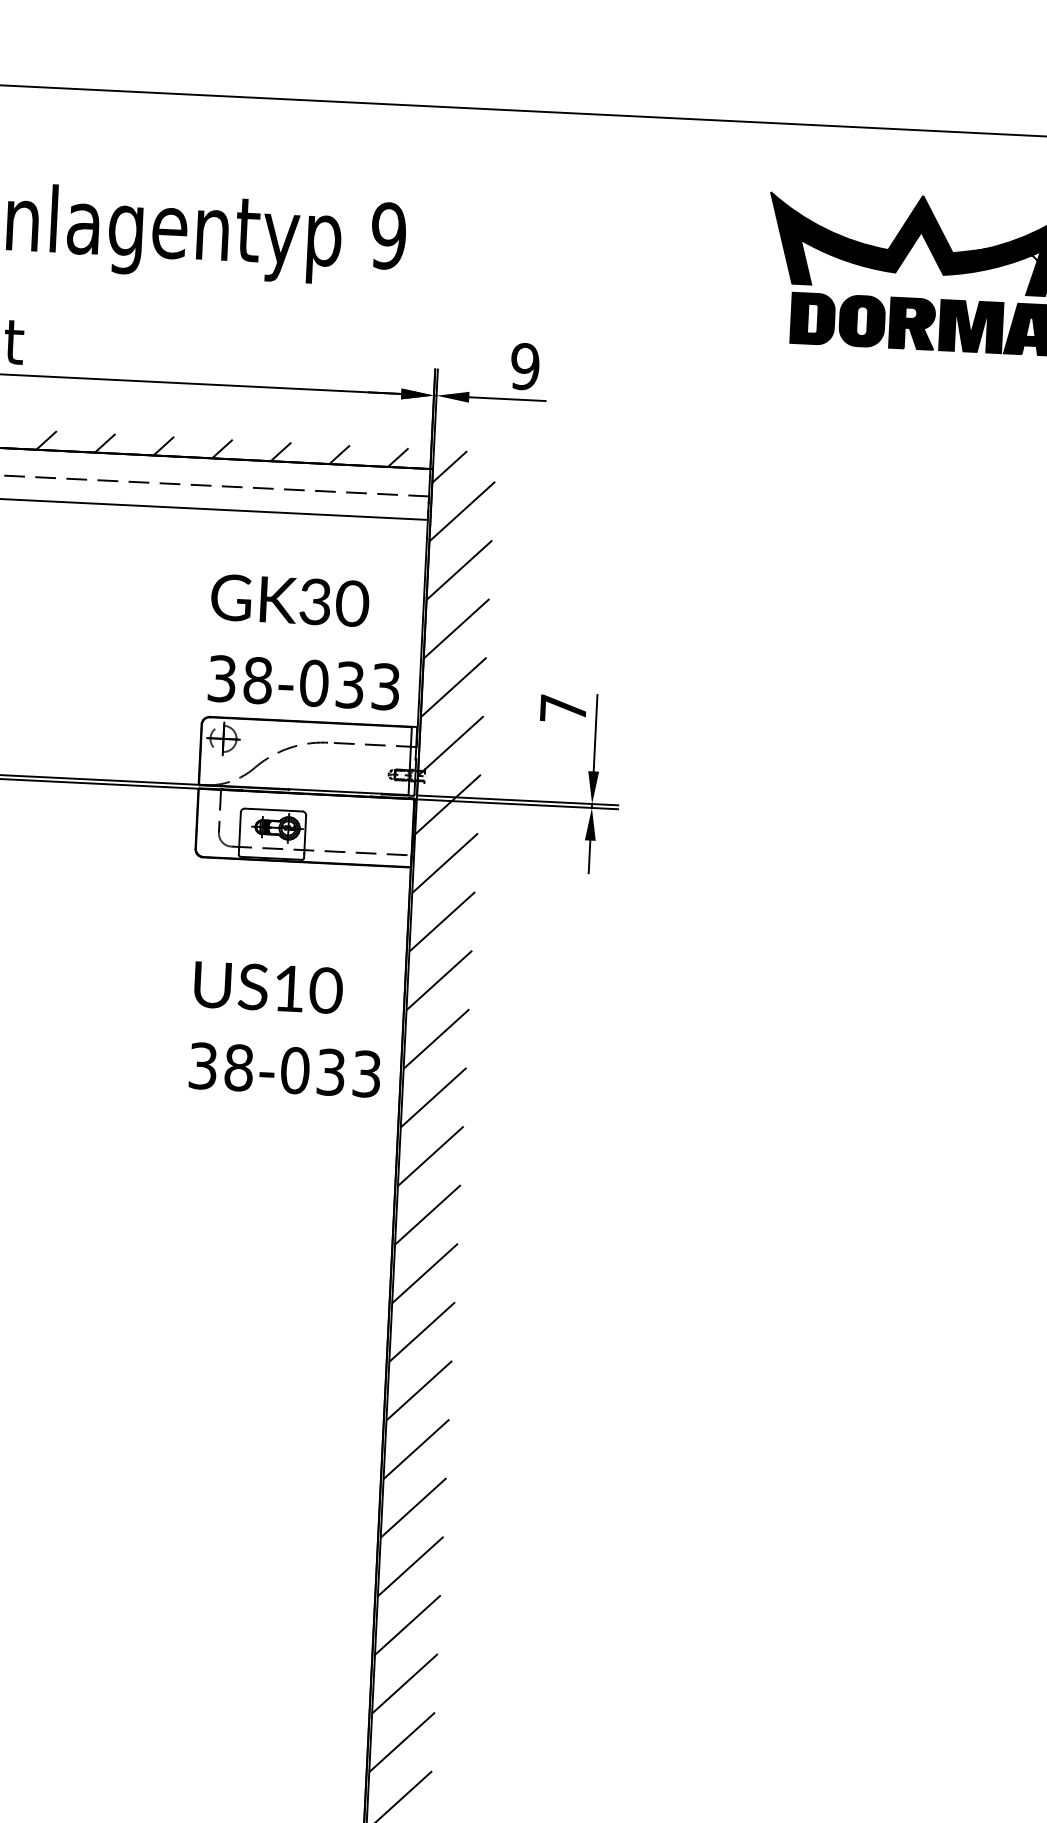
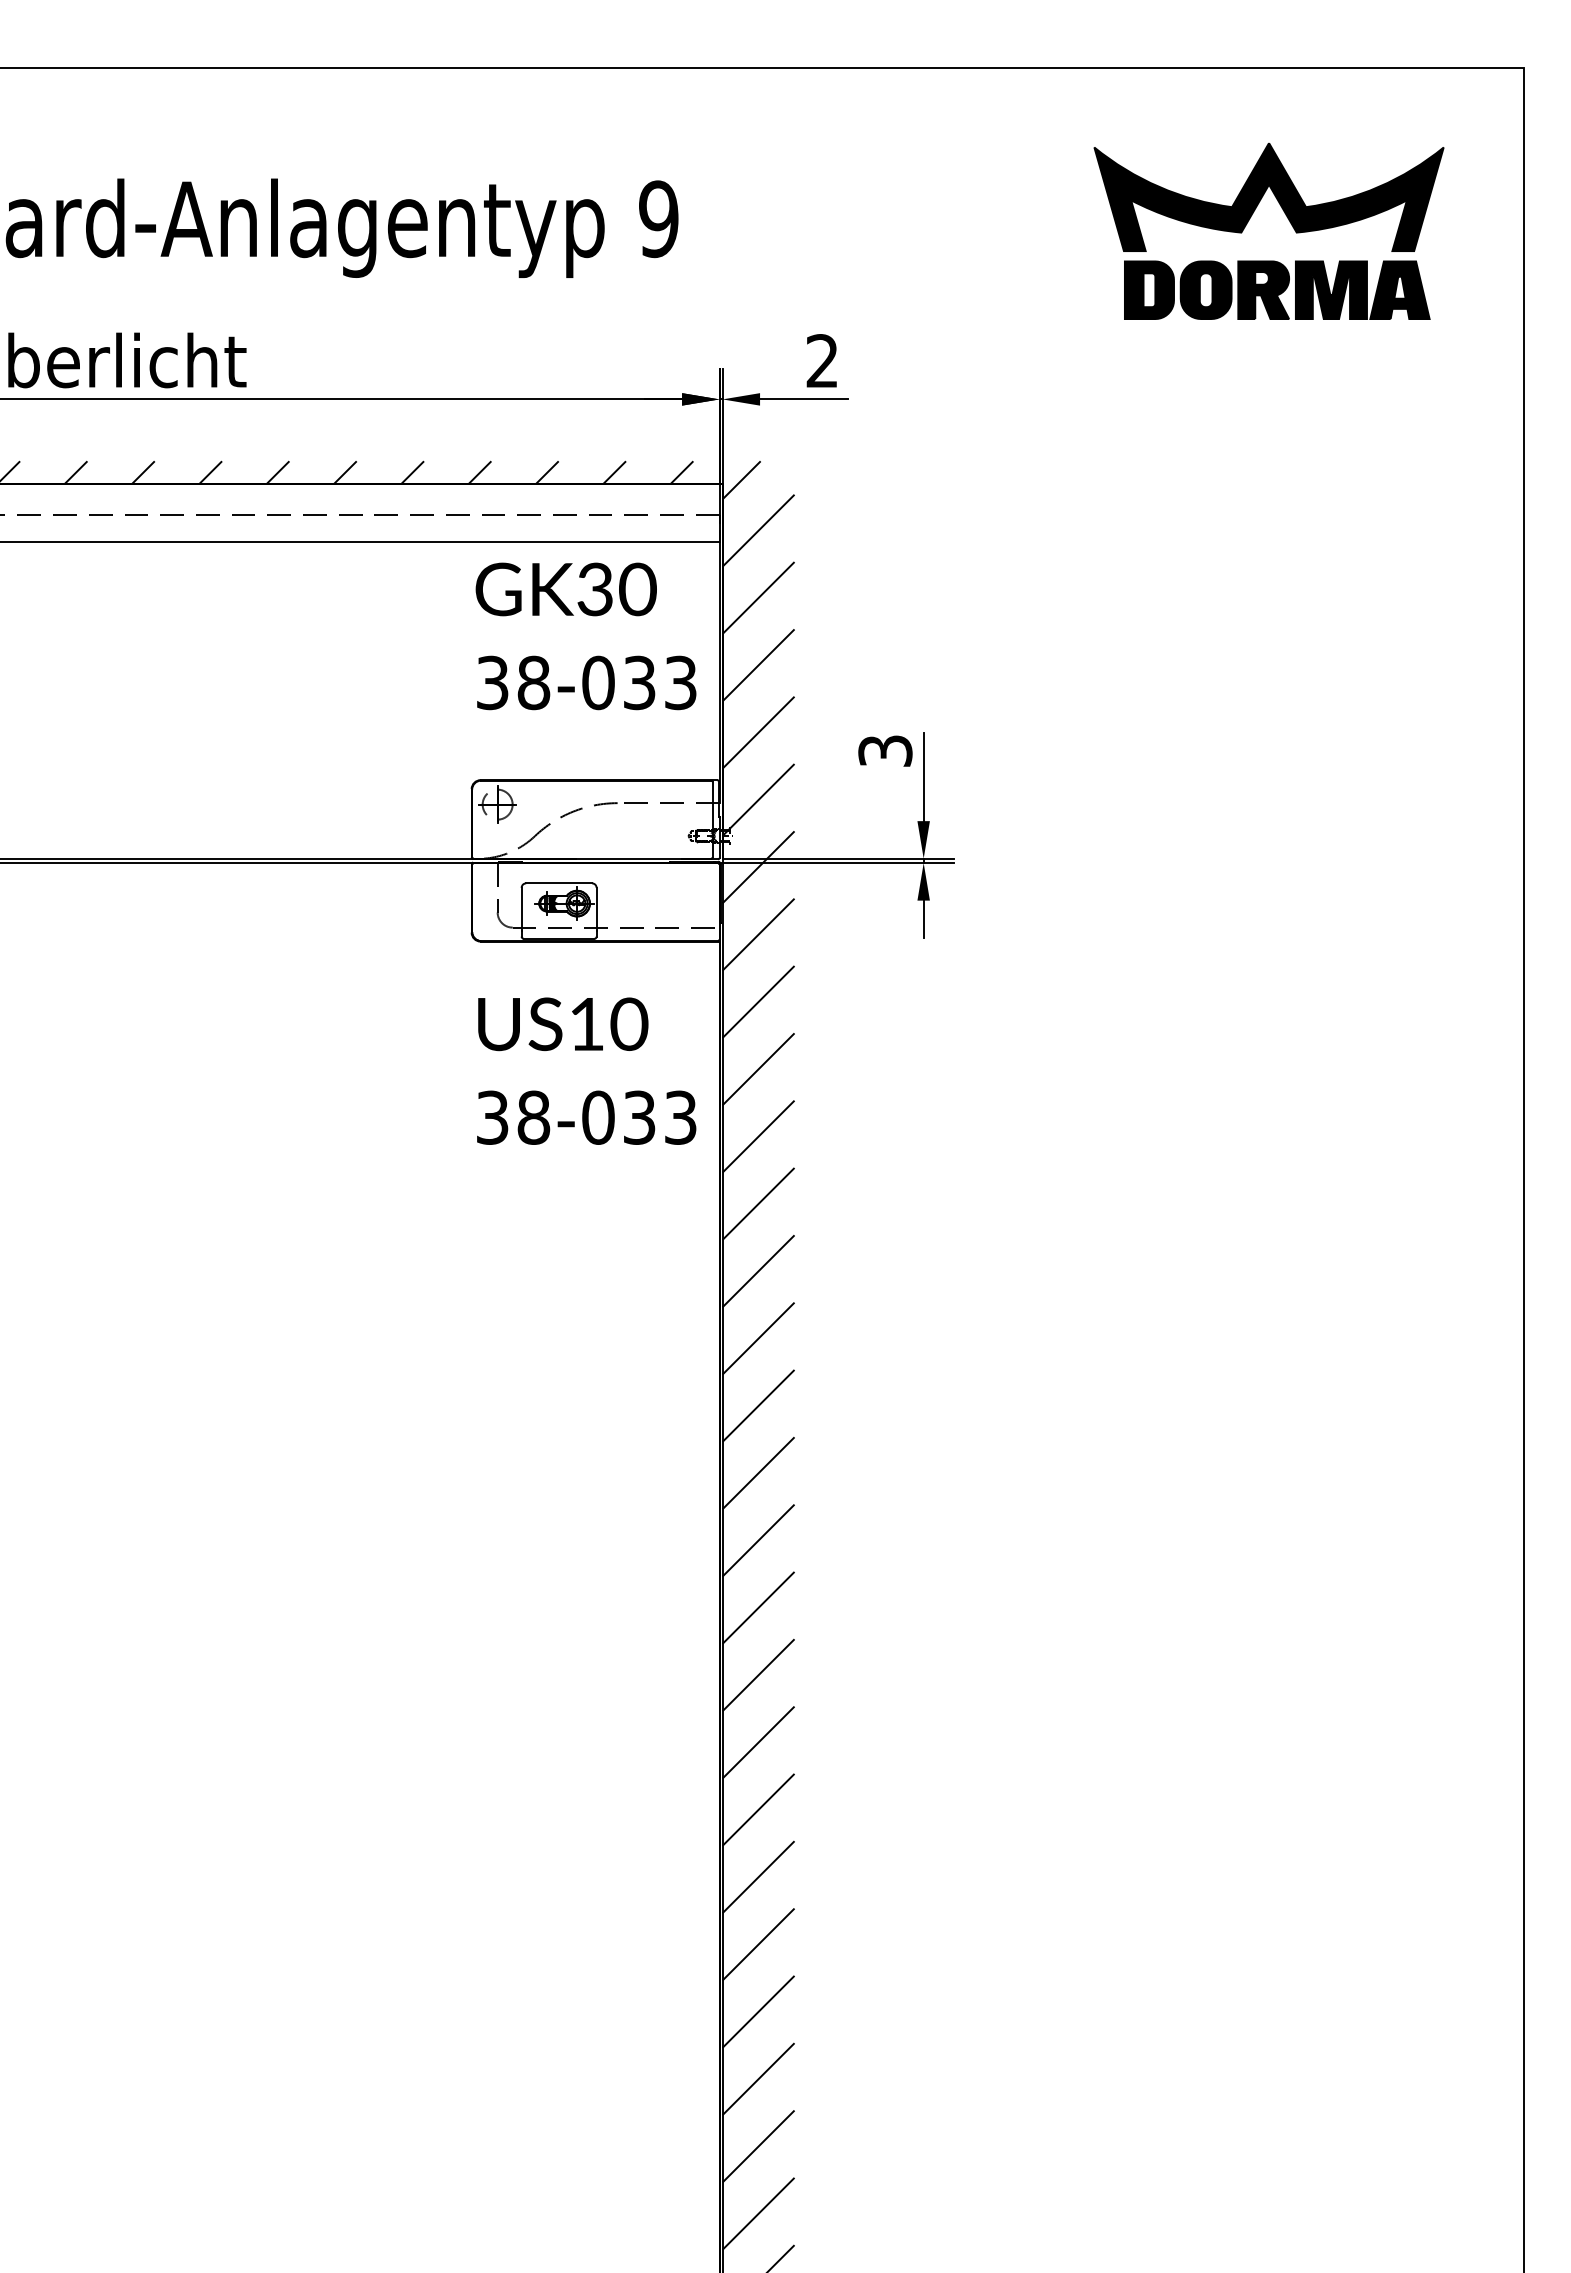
text: (525, 366) -> (822, 361), 9 -> 2
text: (304, 642) -> (585, 636), moved
text: (563, 708) -> (885, 750), 7 -> 3
text: (286, 1028) -> (586, 1070), moved

